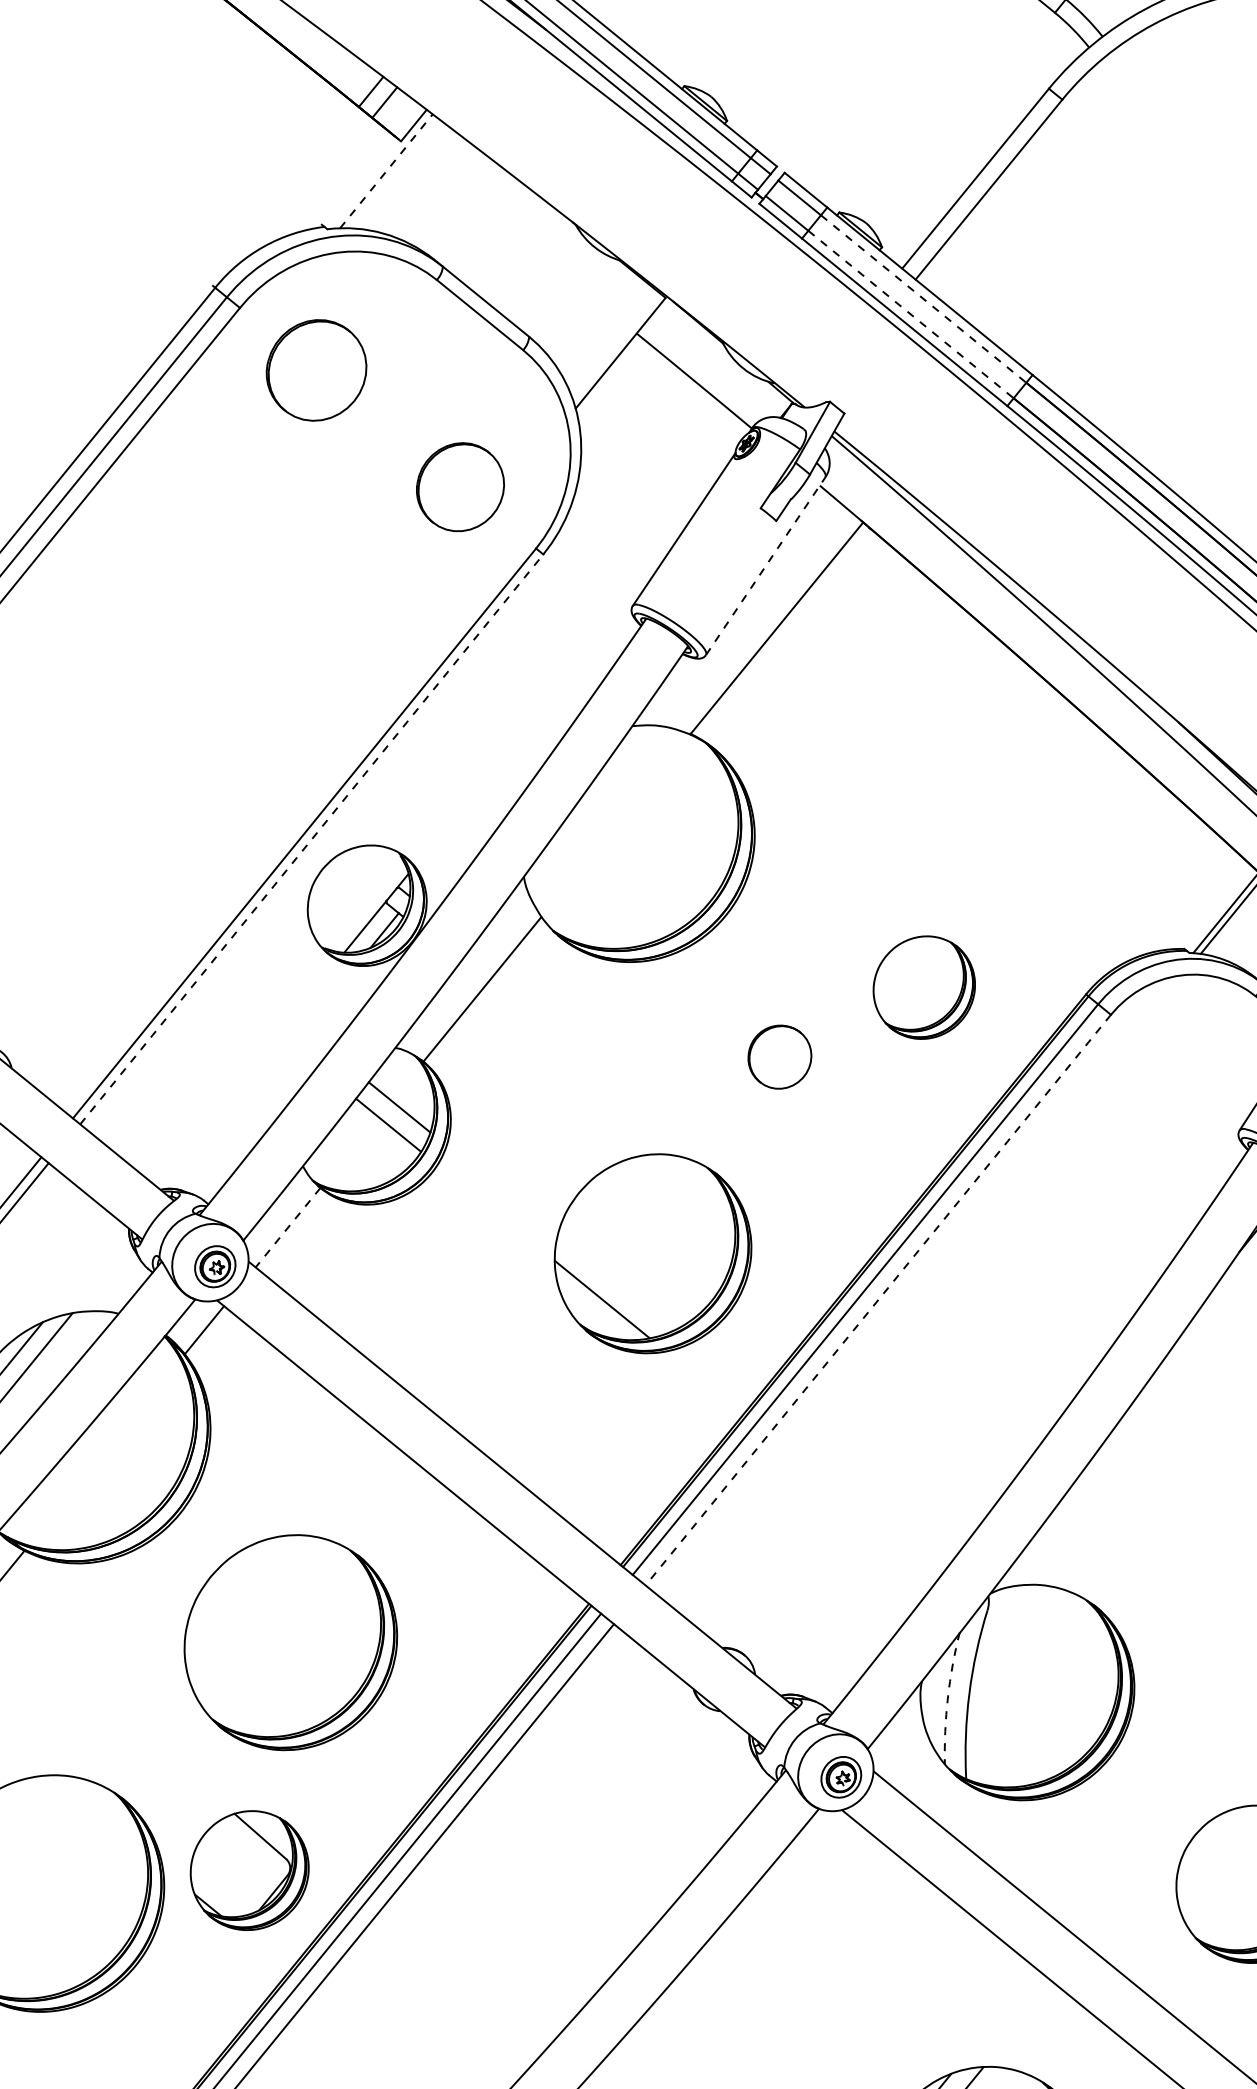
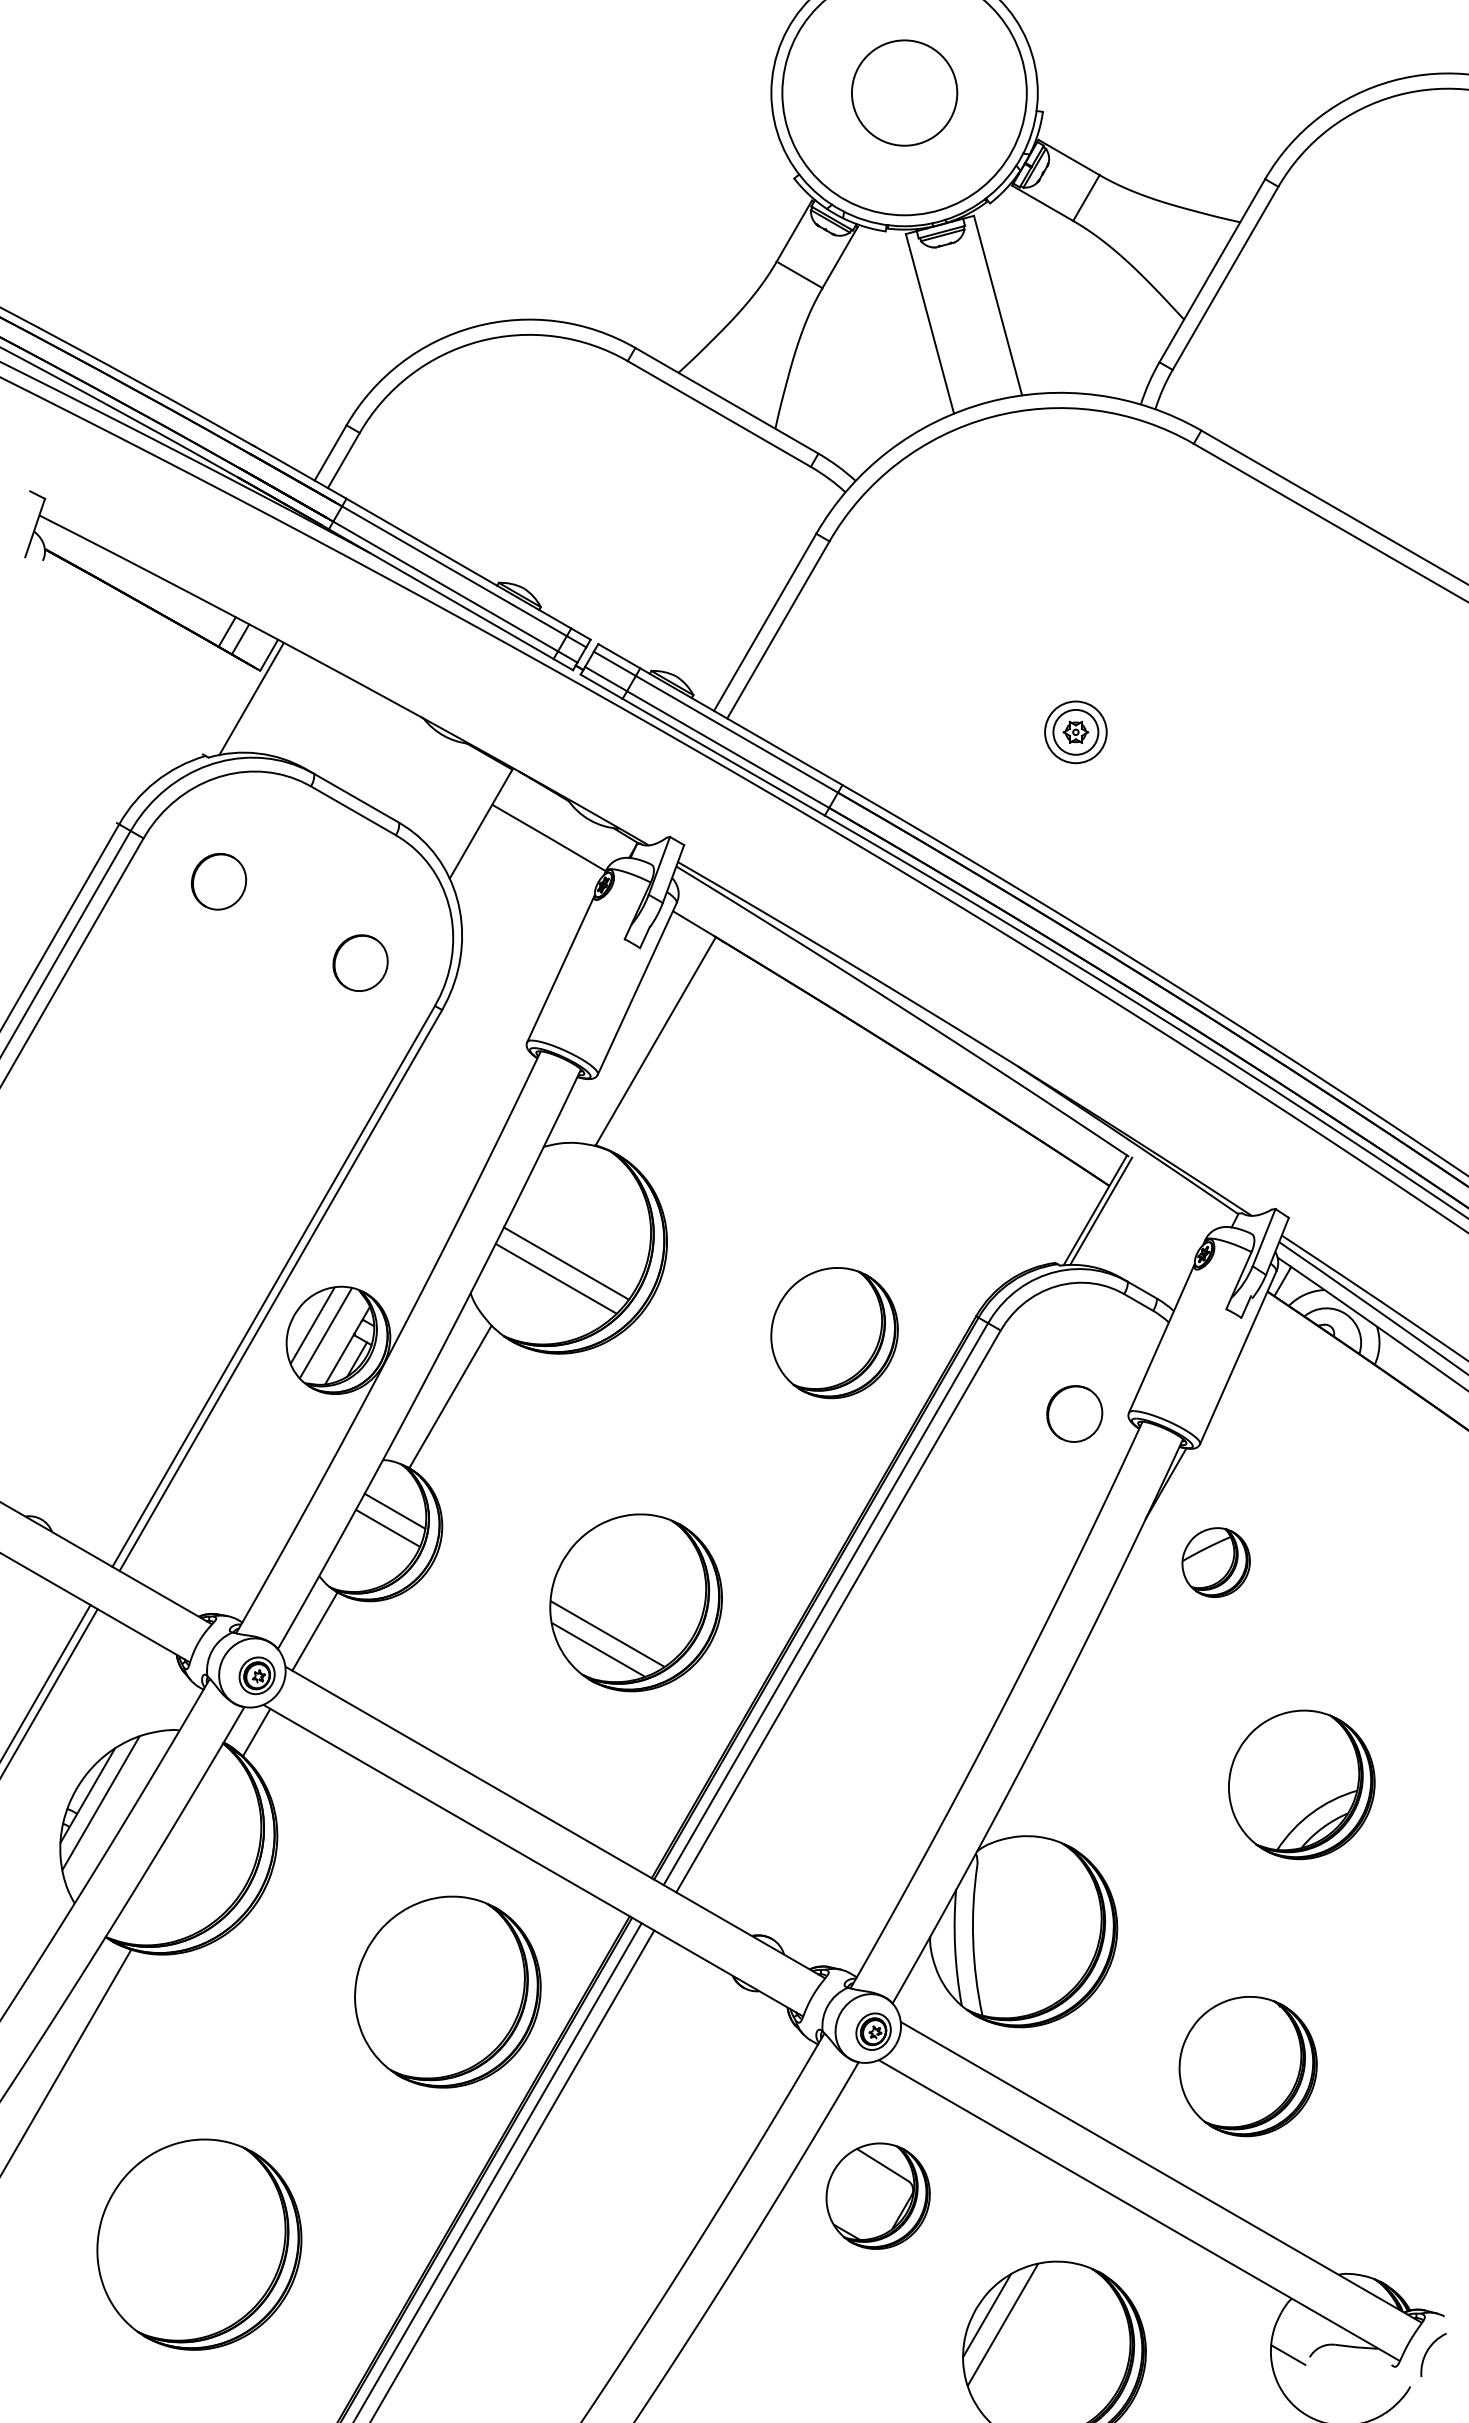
line: (386, 170) -> (251, 698), dashed -> solid
line: (923, 299) -> (736, 734), dashed -> solid
line: (911, 314) -> (728, 749), dashed -> solid
part: (316, 369) -> (218, 881), size x0.62
part: (460, 486) -> (360, 962), size x0.71
line: (766, 565) -> (637, 988), dashed -> solid
line: (311, 839) -> (280, 1290), dashed -> solid
line: (636, 860) -> (566, 1263), added
line: (621, 875) -> (555, 1278), added
line: (340, 884) -> (312, 1325), added
line: (353, 895) -> (325, 1333), added
part: (924, 987) -> (834, 1333), size x1.43
part: (779, 1056) -> (1074, 1413), moved
line: (287, 1228) -> (314, 1632), dashed -> solid
line: (615, 1282) -> (607, 1633), added
line: (878, 1300) -> (838, 1611), dashed -> solid
part: (290, 1641) -> (447, 1991), moved
arc: (948, 1697) -> (955, 1947), dashed -> solid
part: (249, 1869) -> (877, 2195), moved

